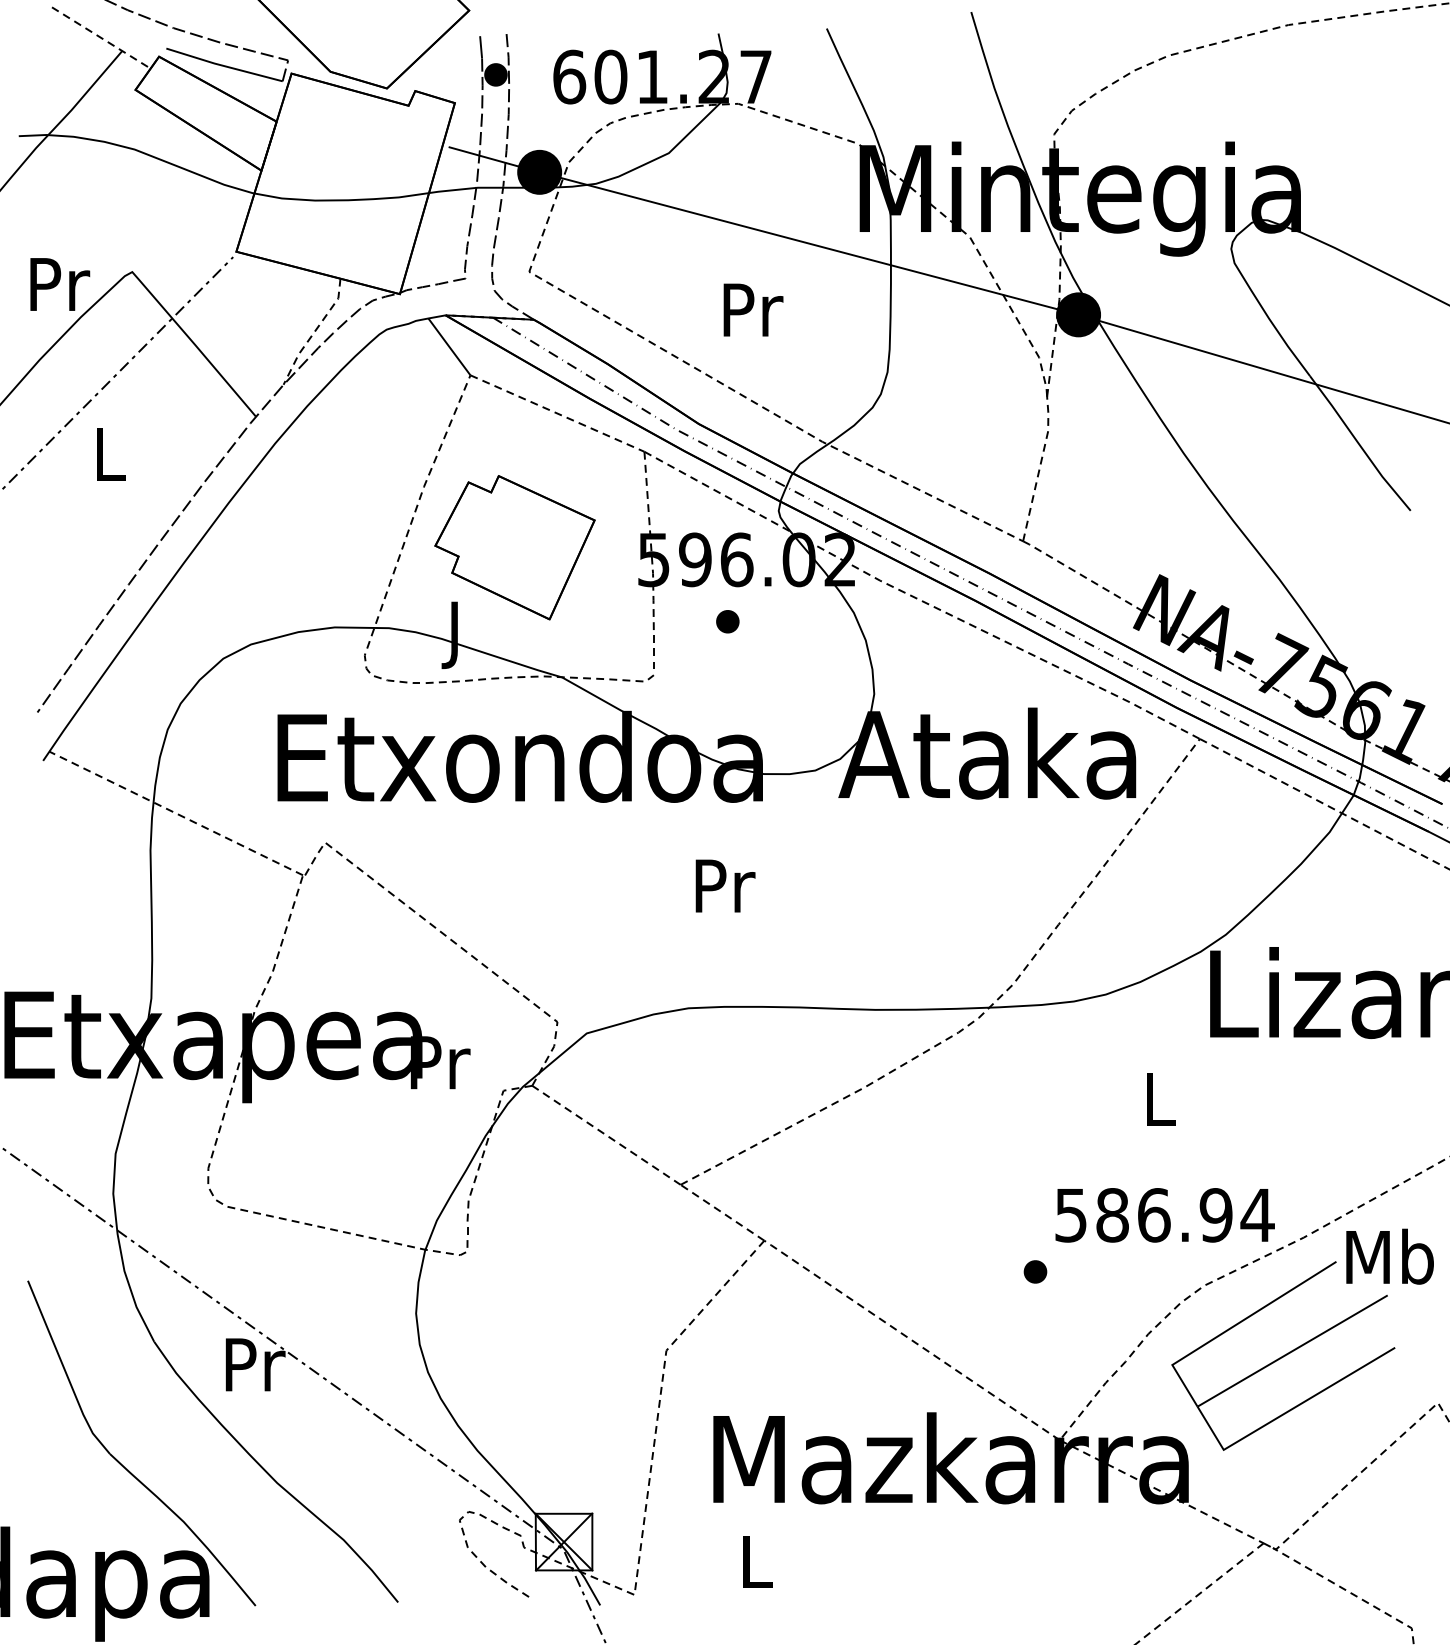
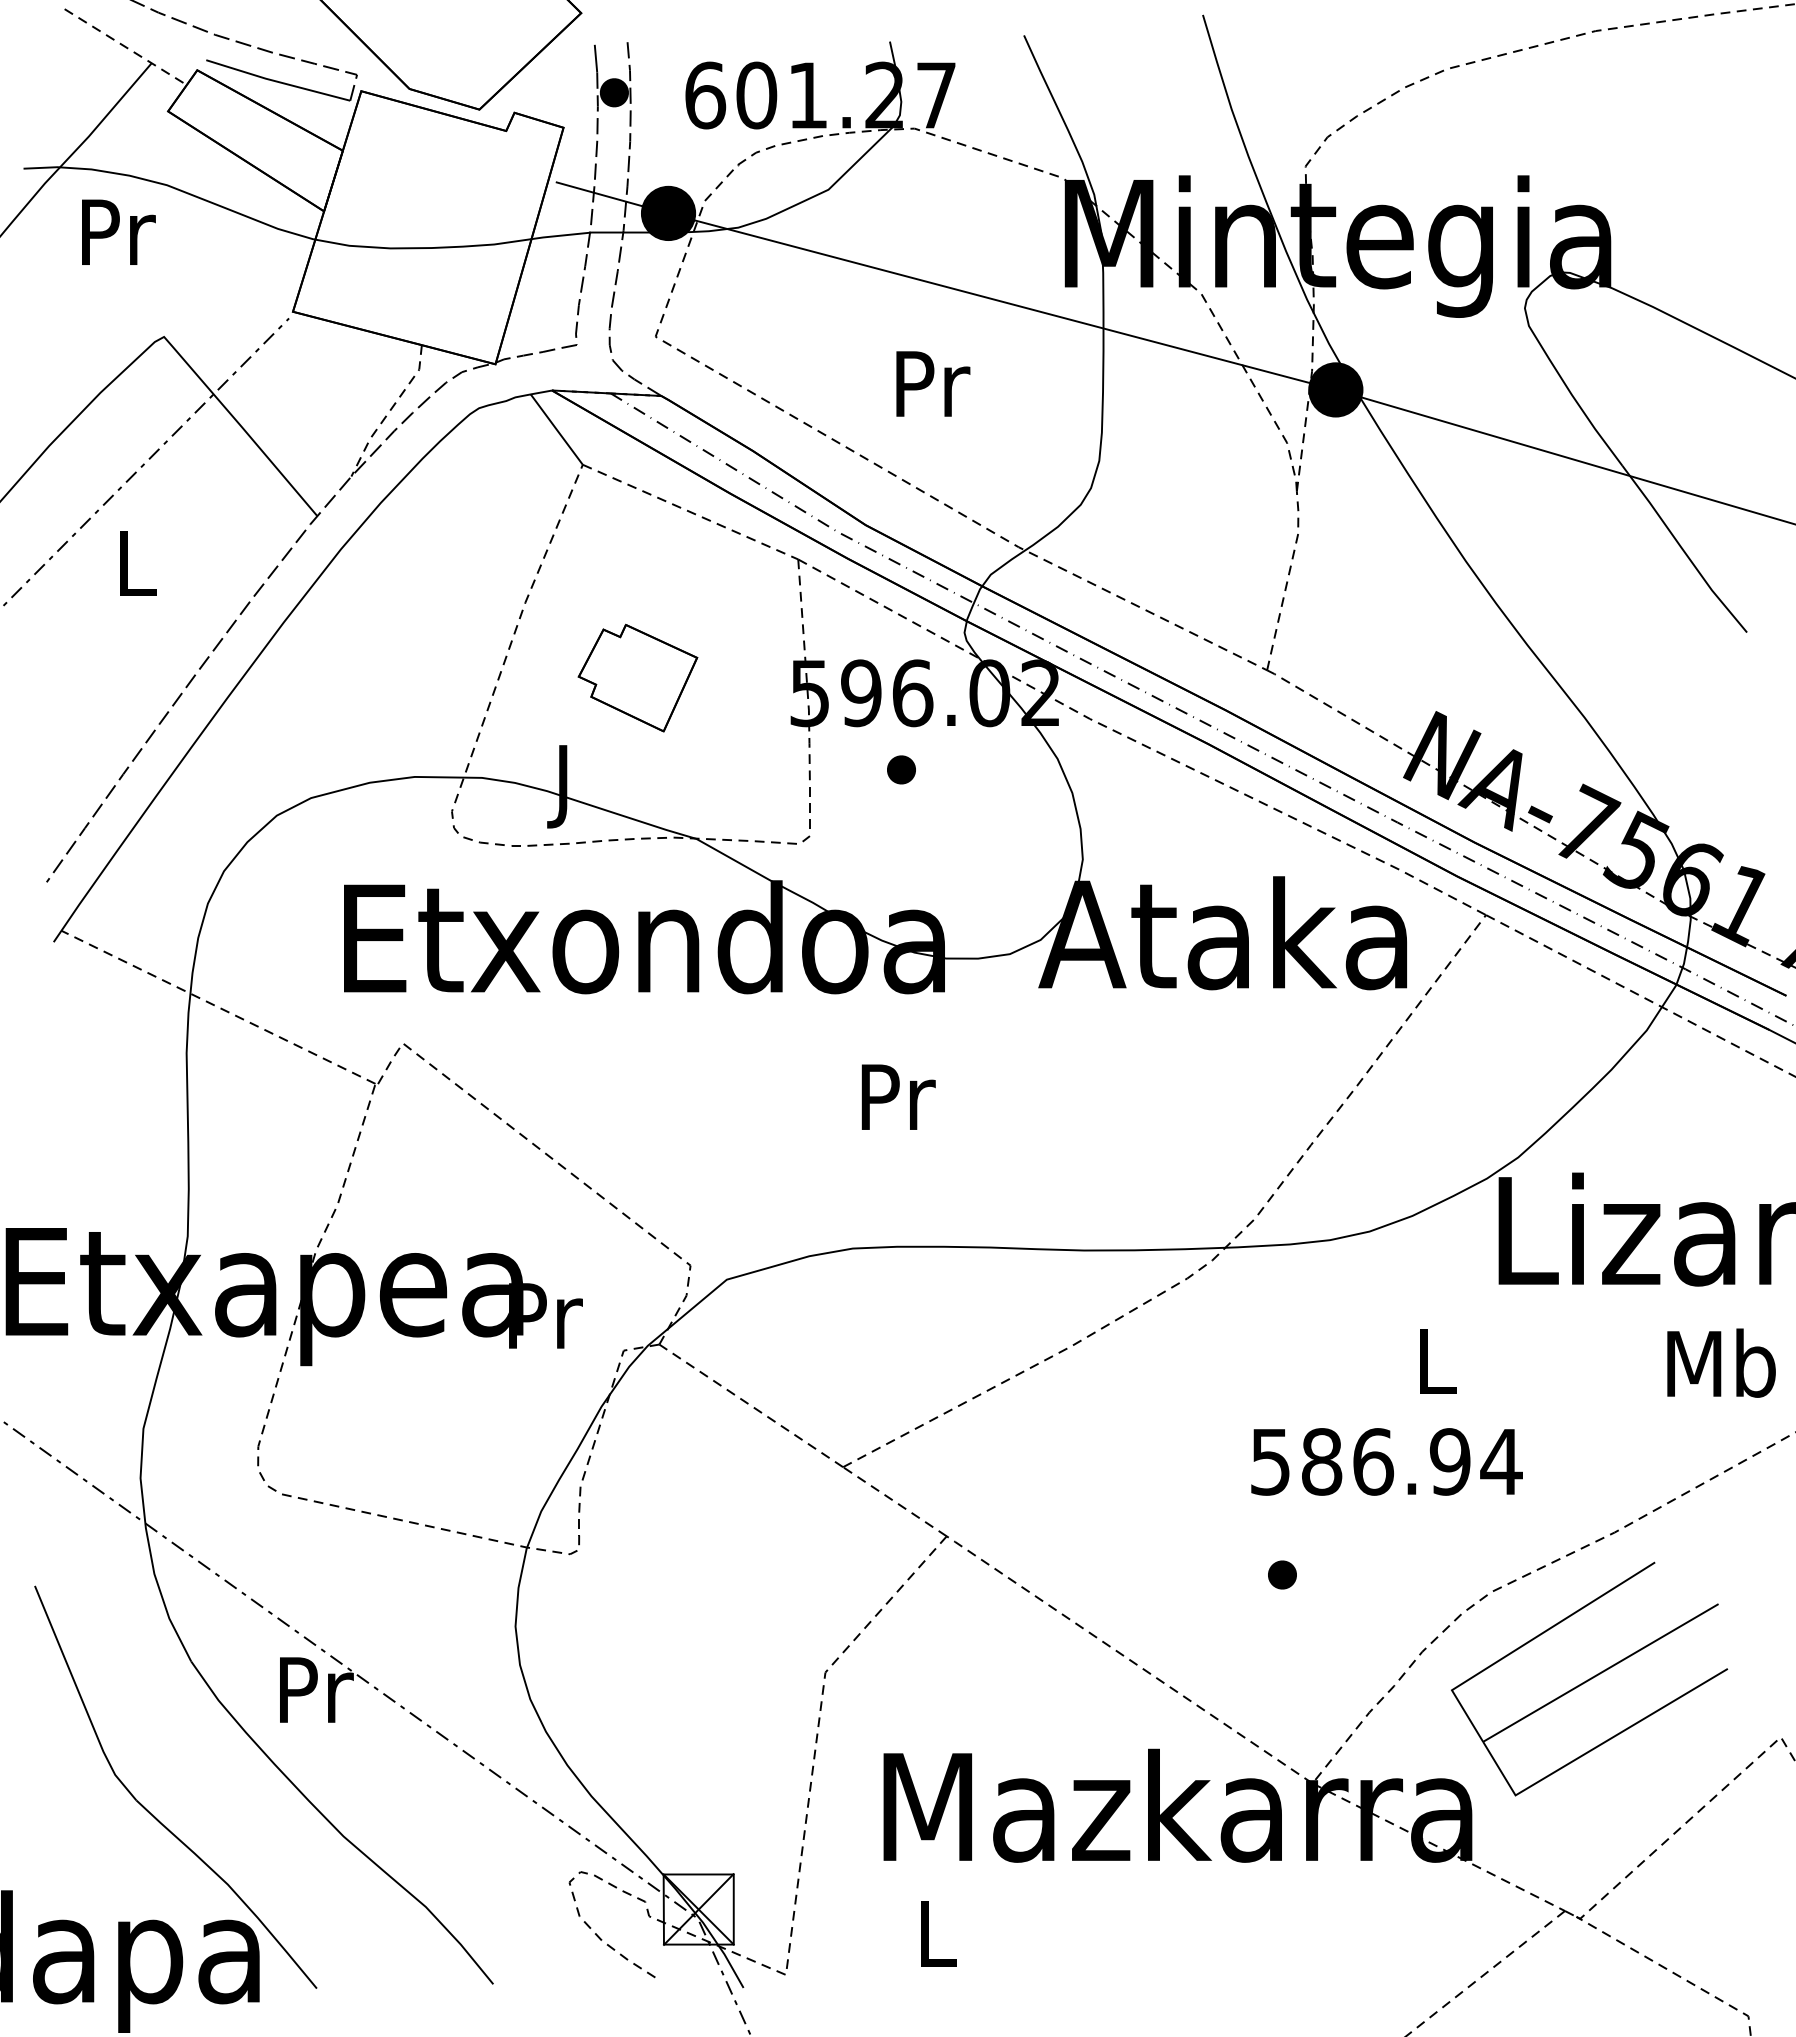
text: (59, 283) -> (118, 231), moved
part: (514, 547) -> (637, 677), size x0.6
text: (1164, 1214) -> (1386, 1461), moved
text: (1390, 1256) -> (1721, 1362), moved

